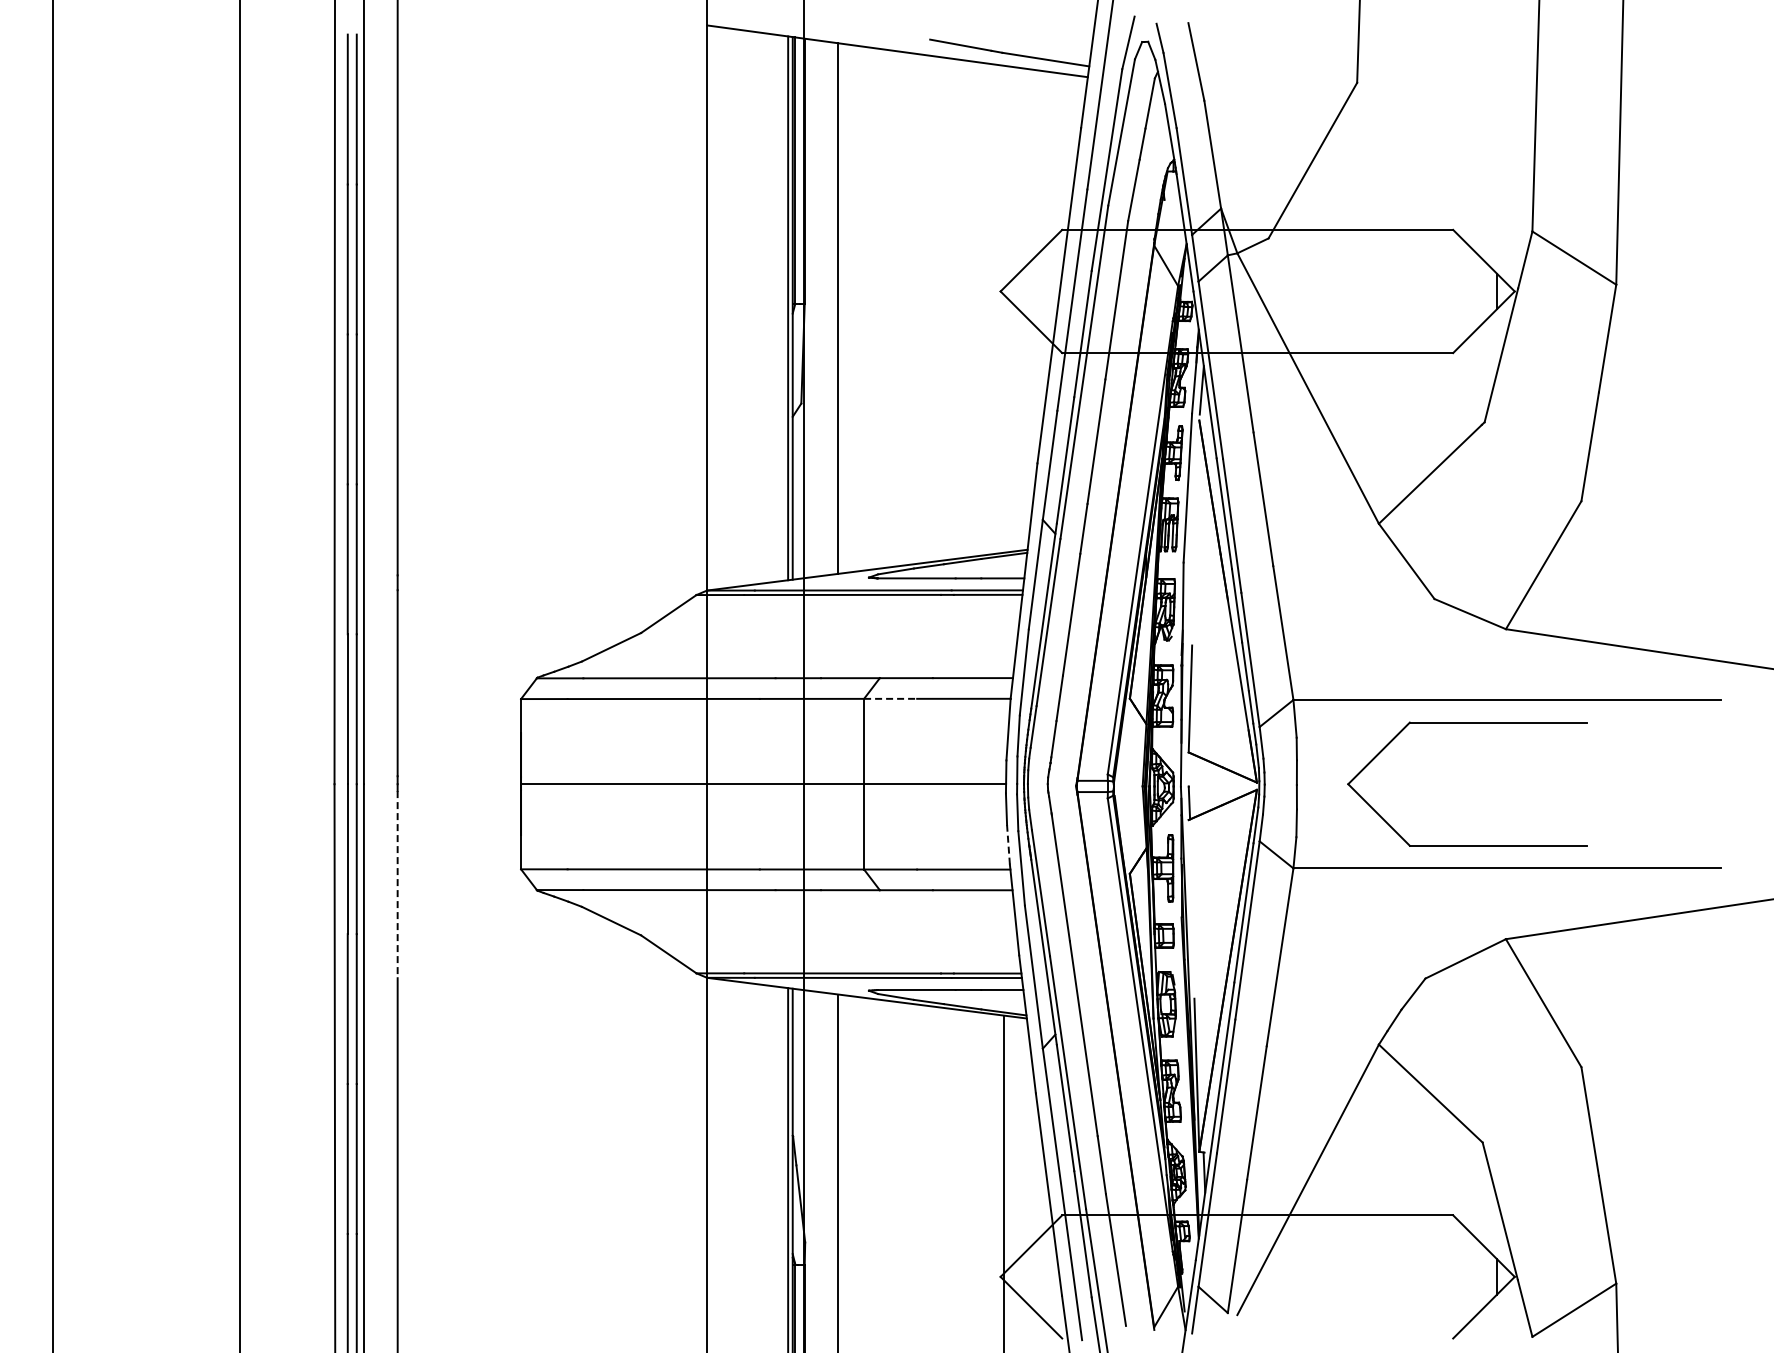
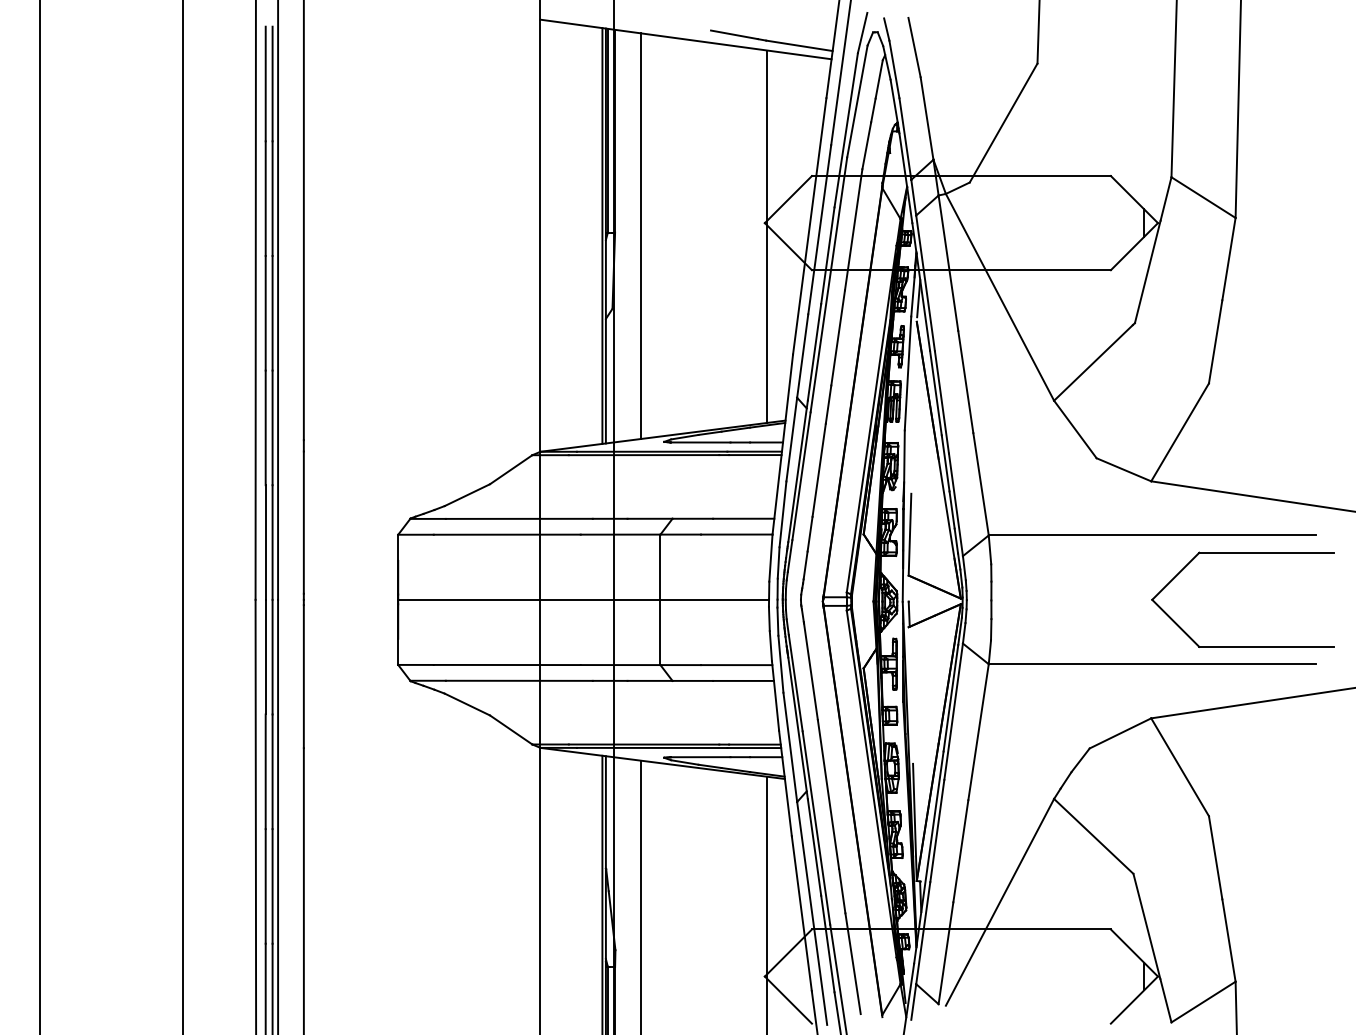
line: (1003, 308) -> (767, 236), added
line: (890, 698) -> (680, 534), dashed -> solid
part: (1467, 723) -> (1243, 553), moved
line: (1008, 844) -> (770, 645), dashed -> solid
line: (397, 884) -> (303, 676), dashed -> solid

